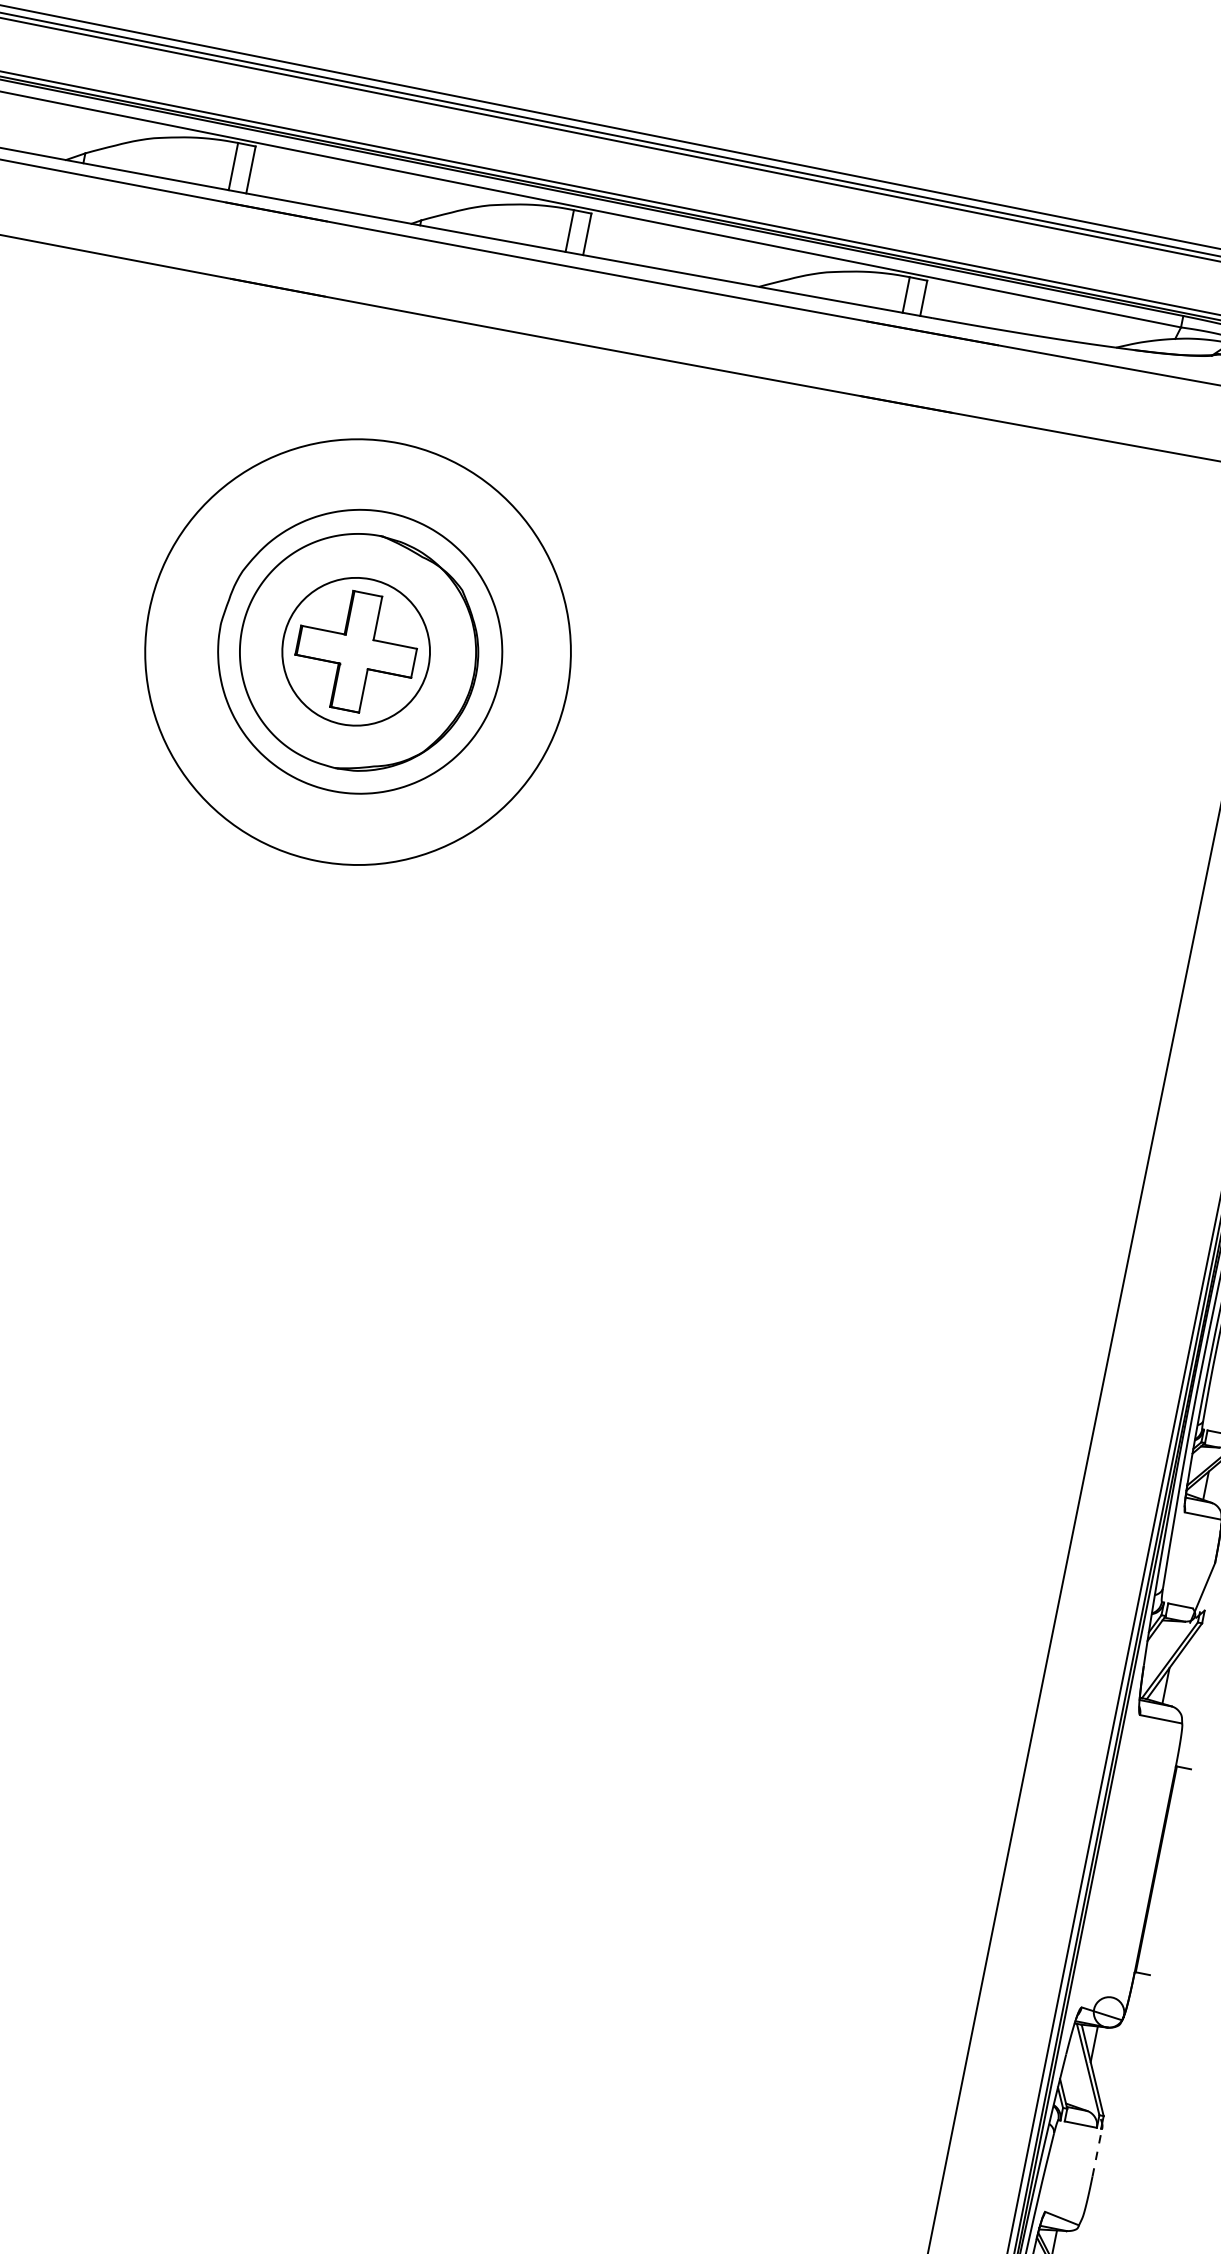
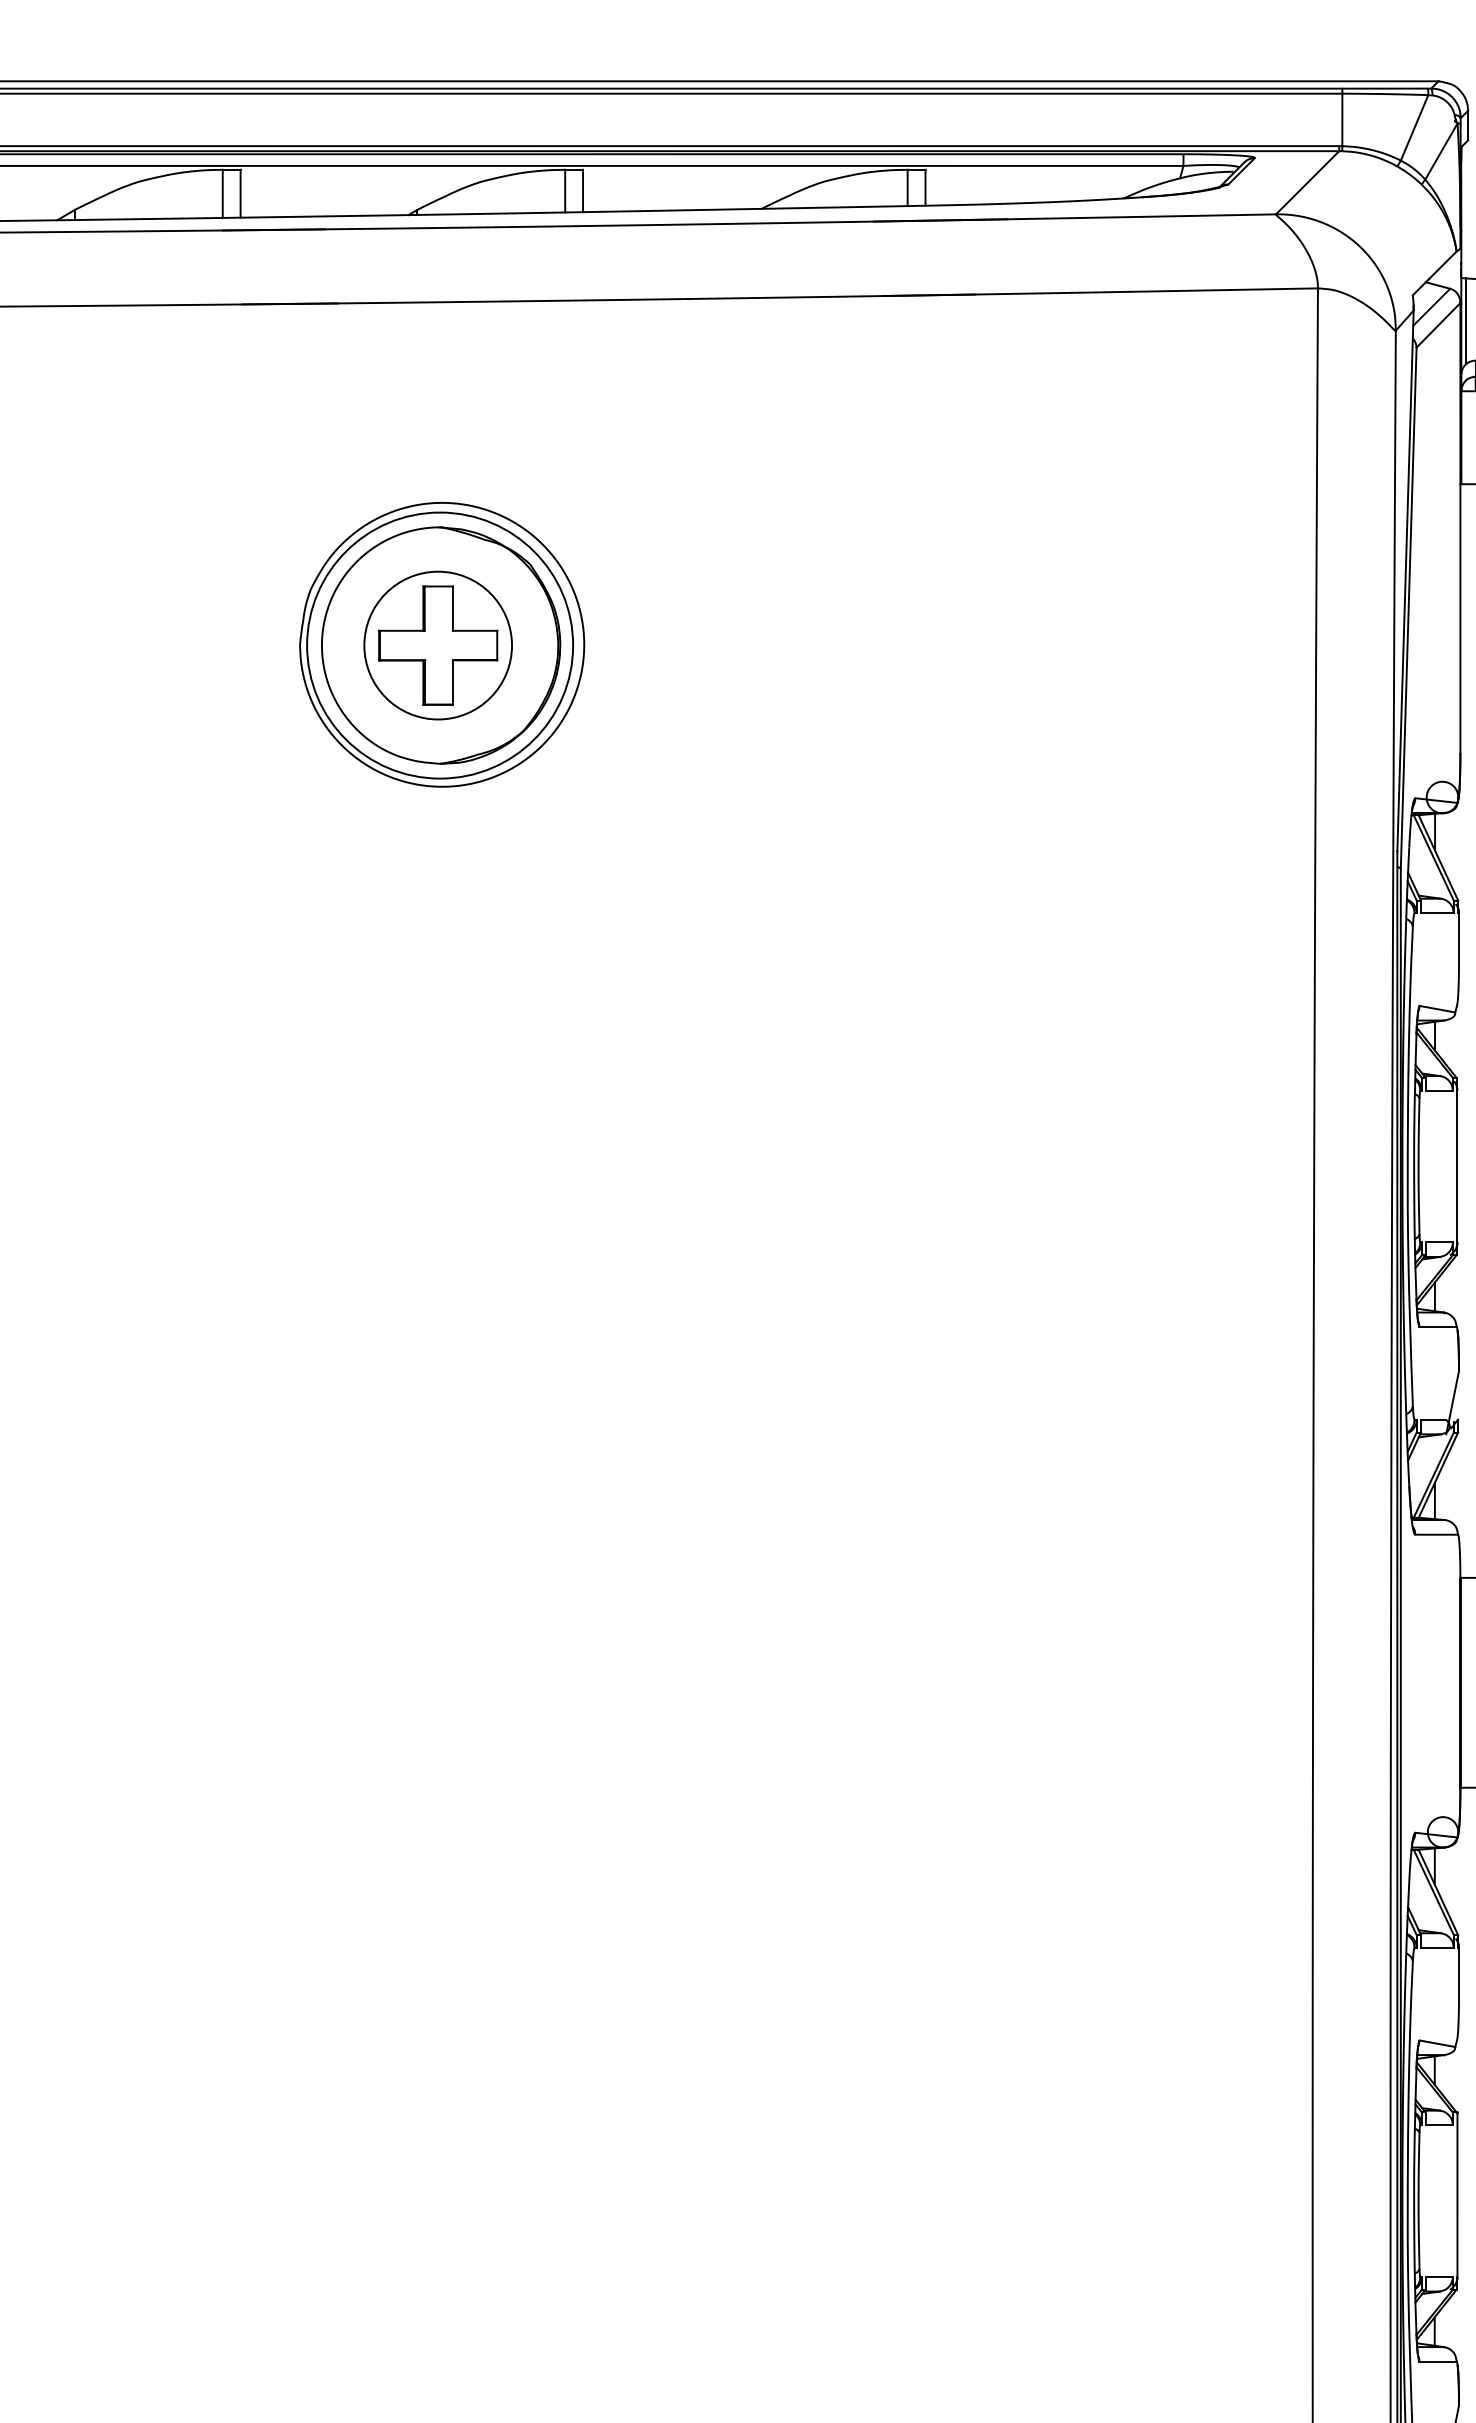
circle: (358, 652) -> (440, 645), size x0.62
line: (1097, 2152) -> (1459, 1971), dashed -> solid

